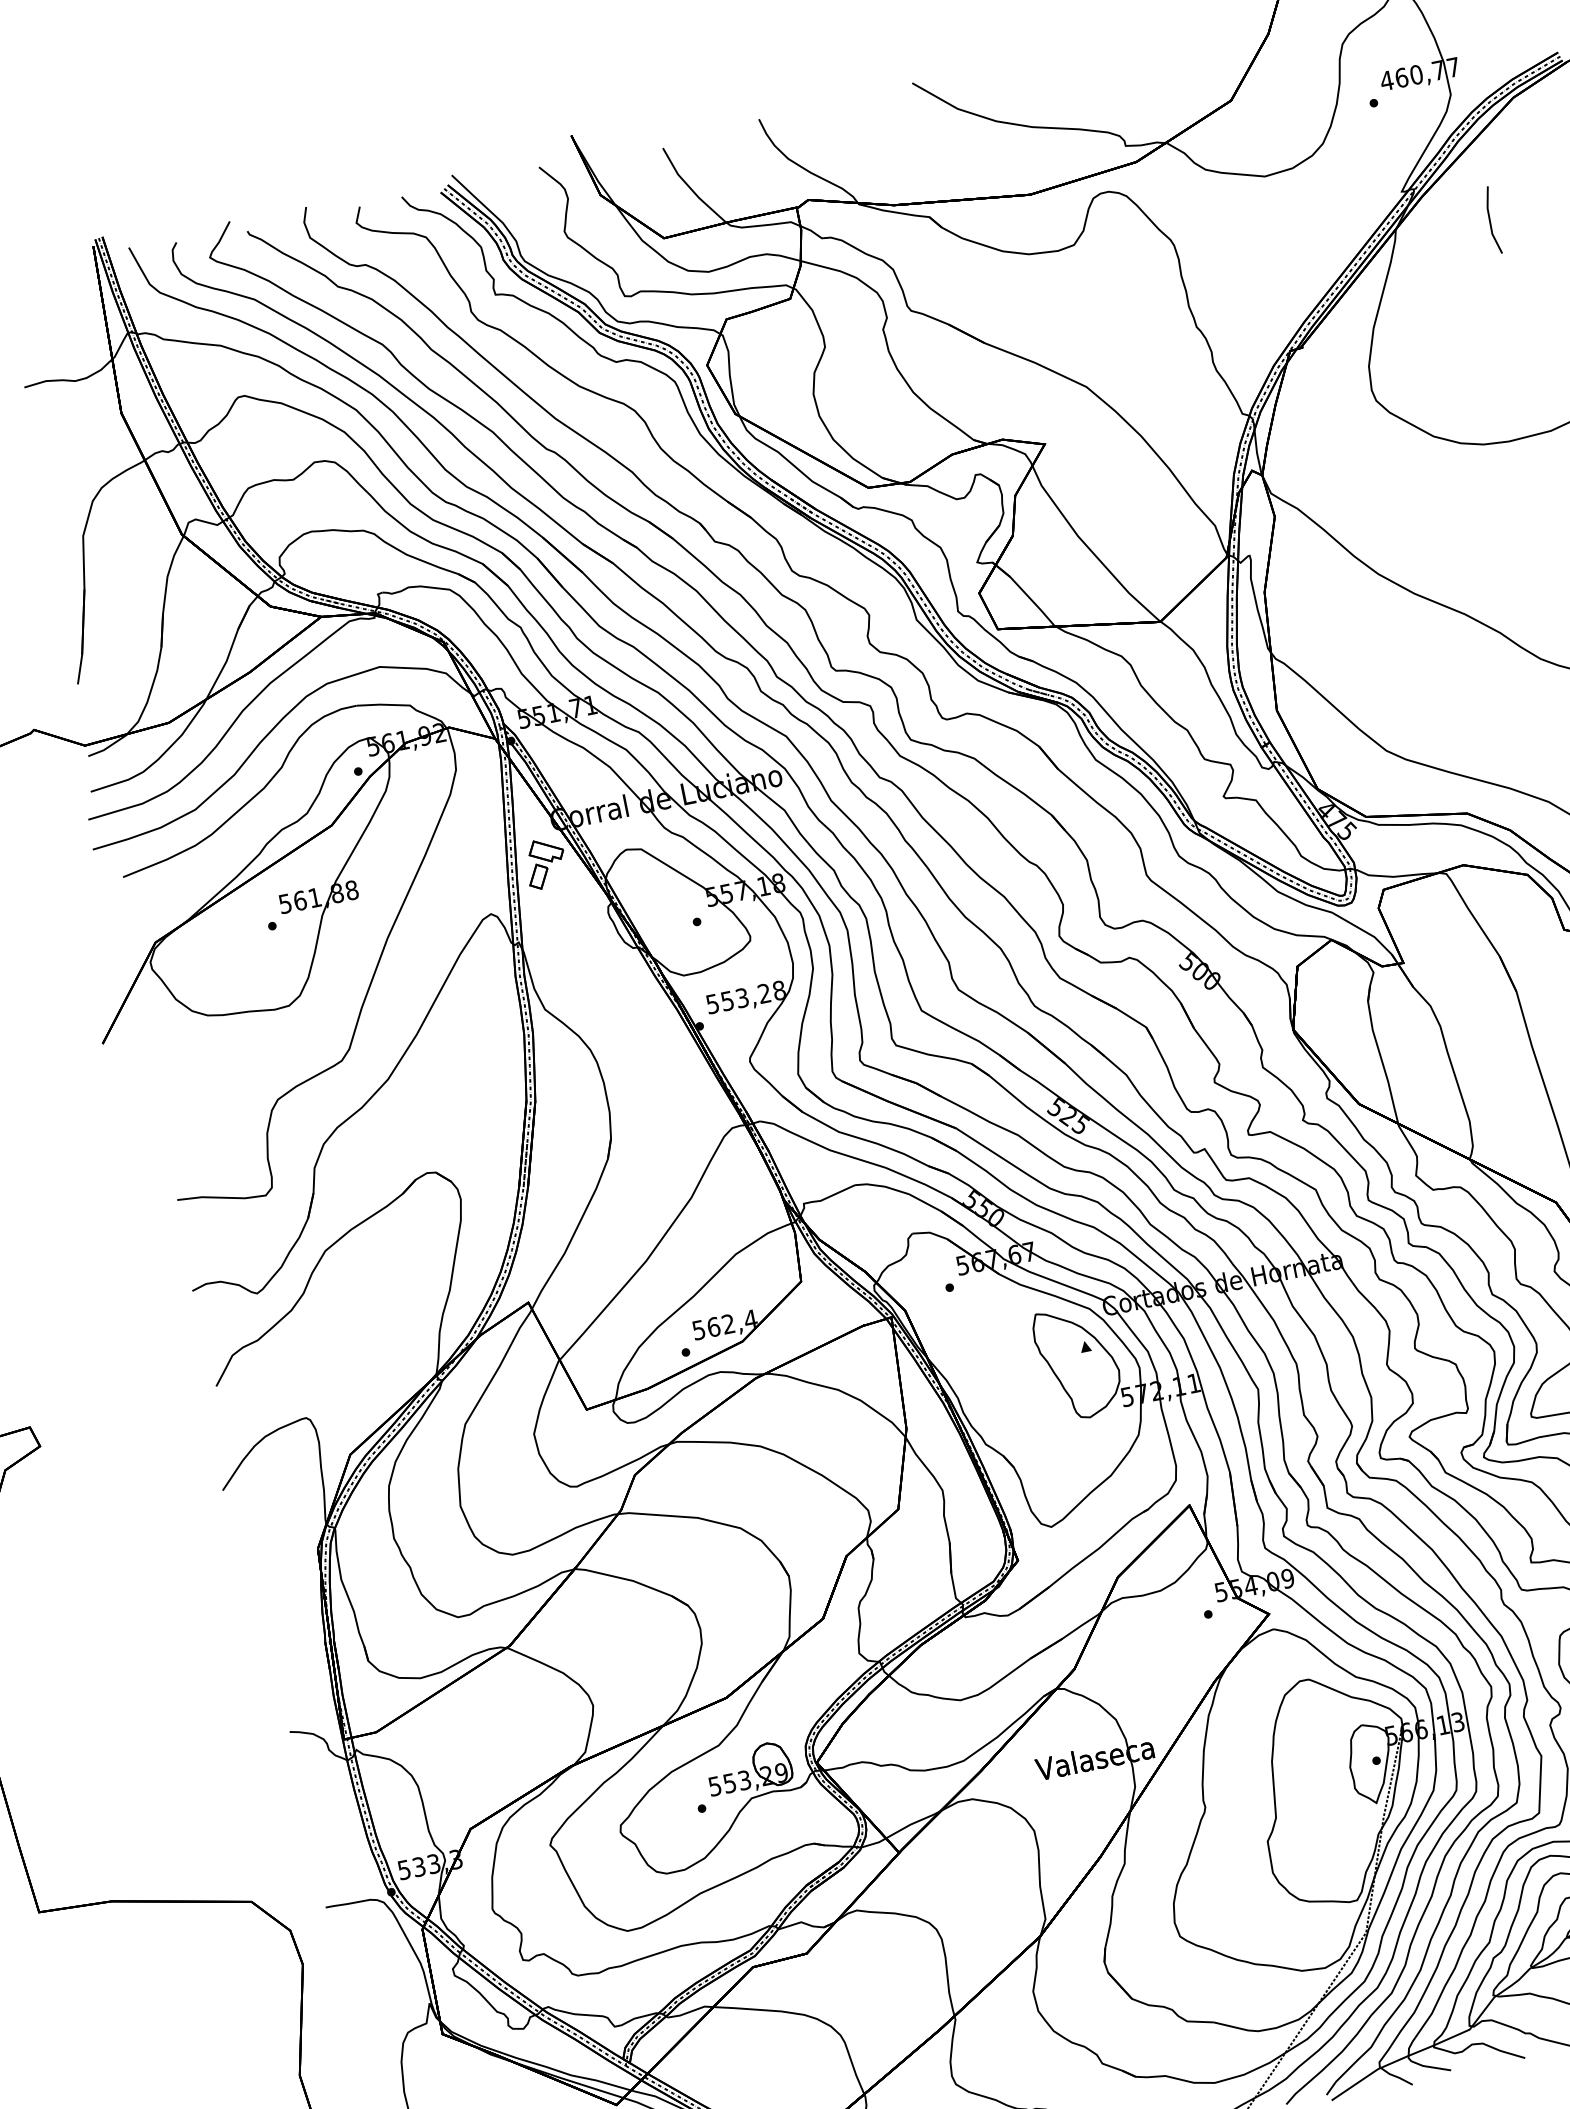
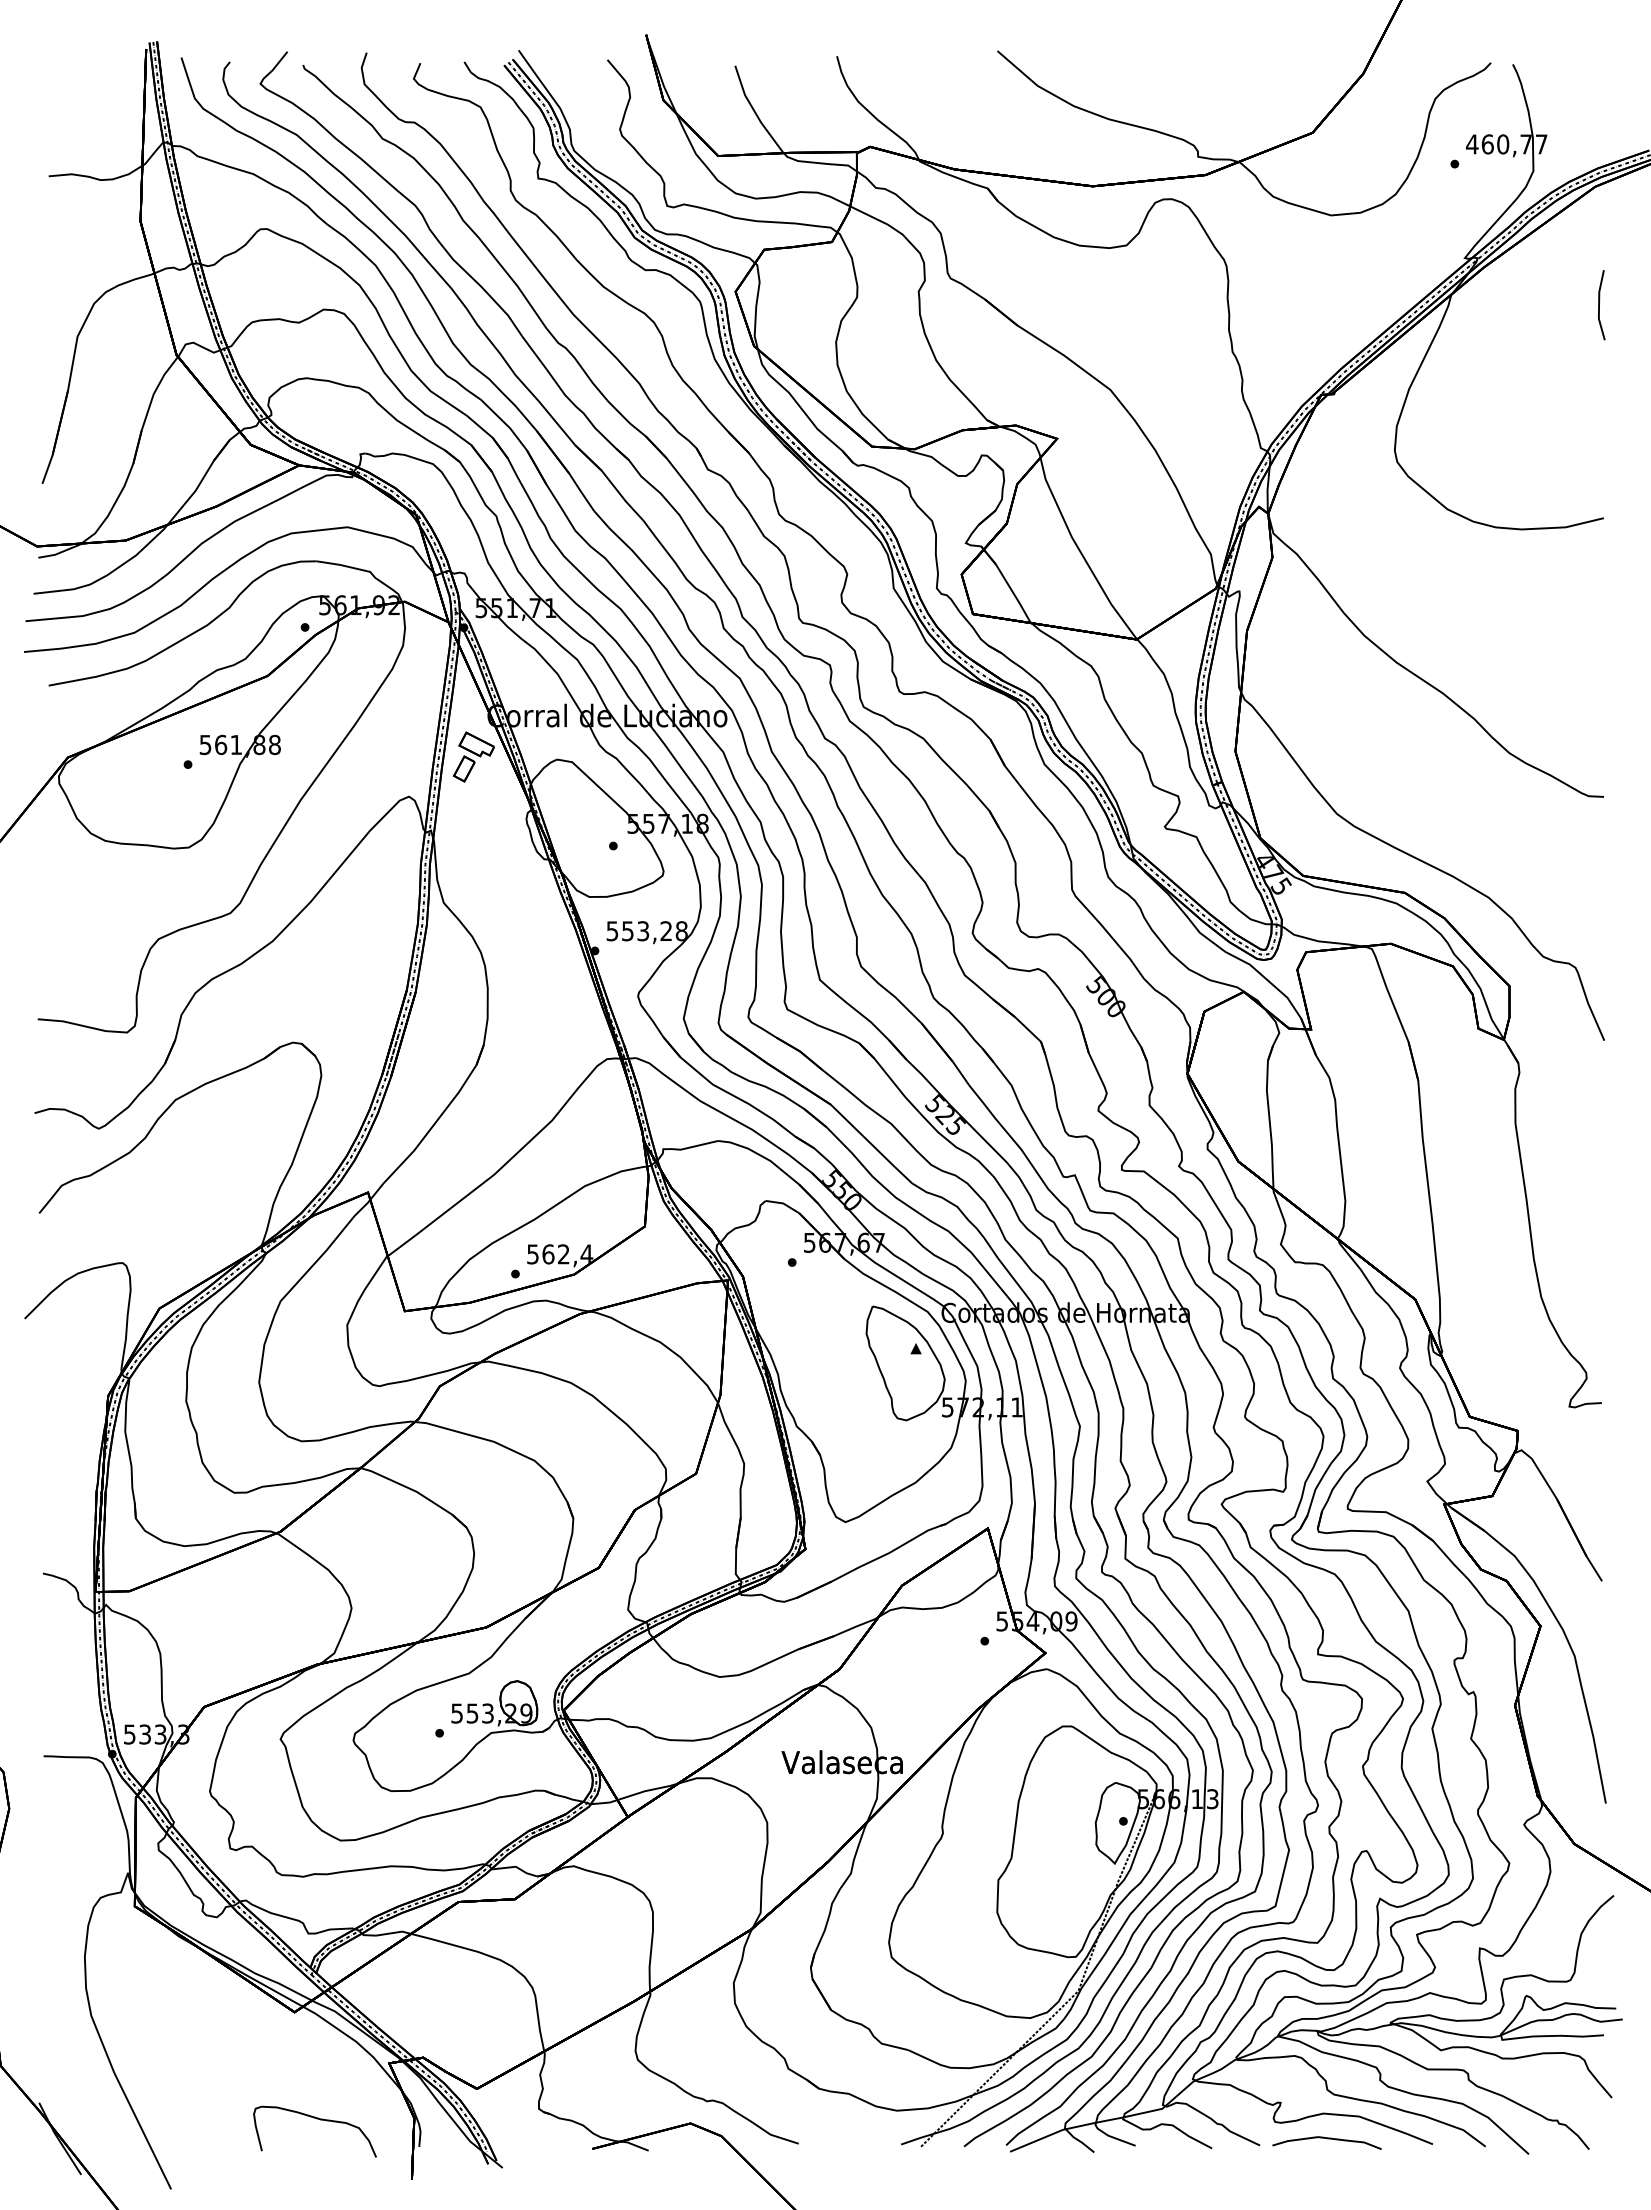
line: (1490, 221) -> (1599, 305), moved

